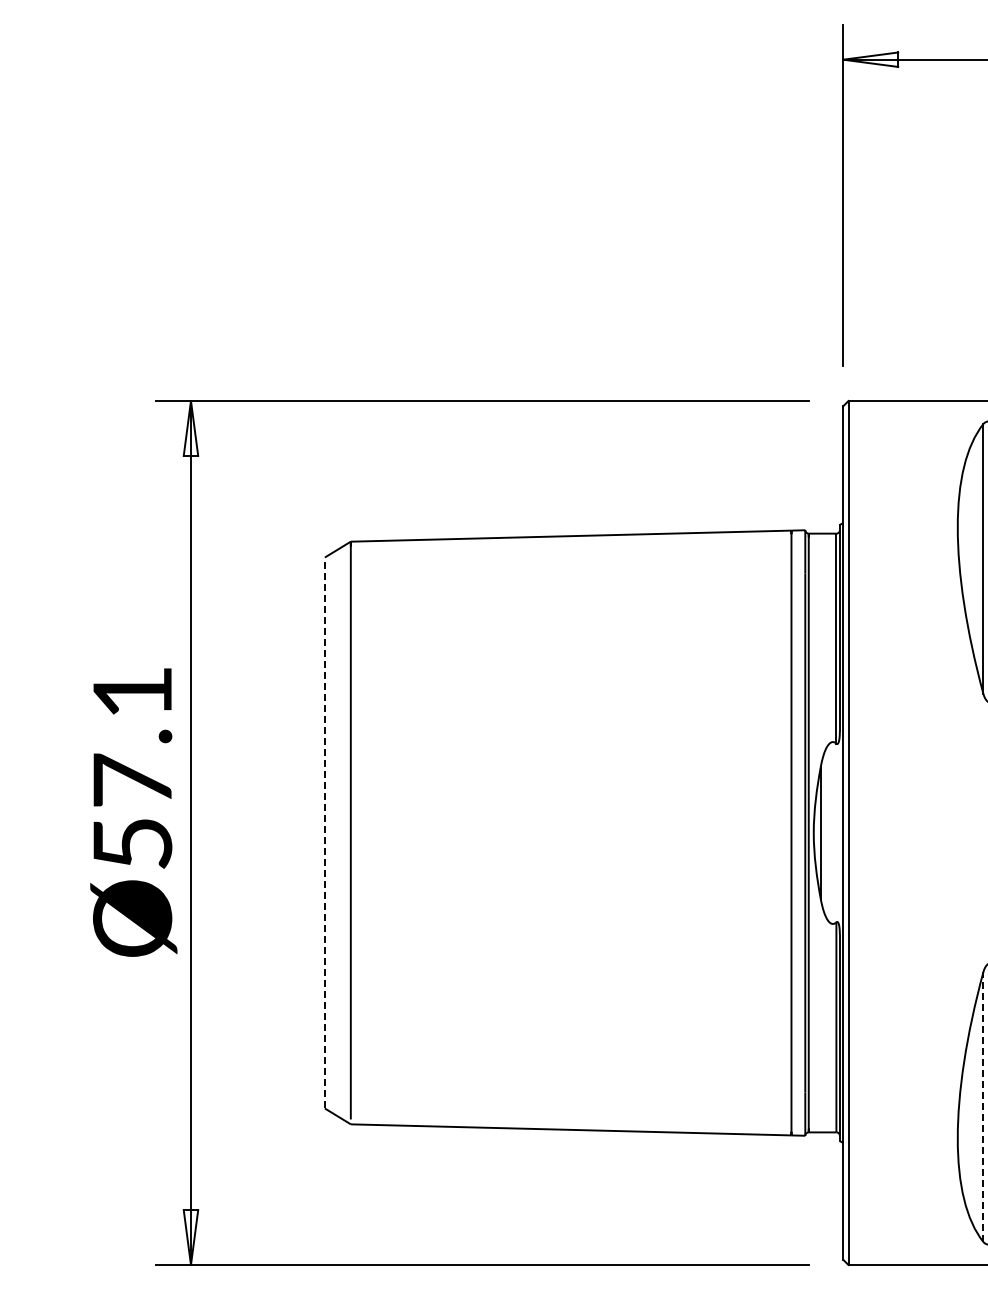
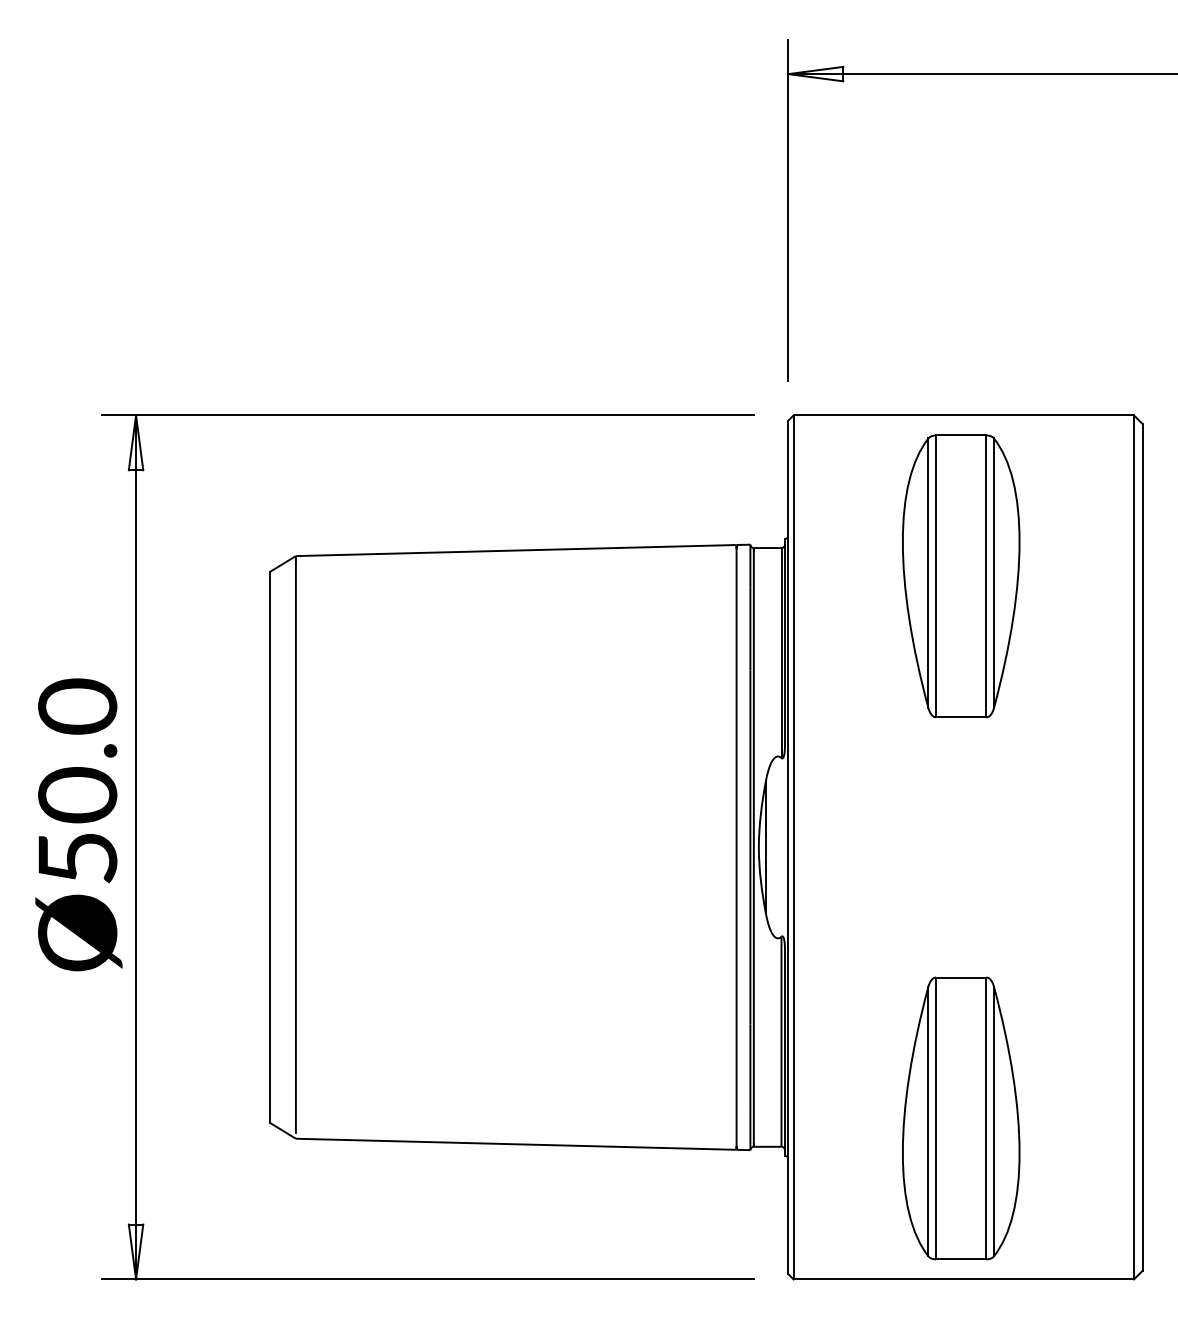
text: (132, 736) -> (77, 750), Ø57.1 -> Ø50.0
line: (324, 832) -> (269, 846), dashed -> solid
line: (983, 1107) -> (928, 1121), dashed -> solid

